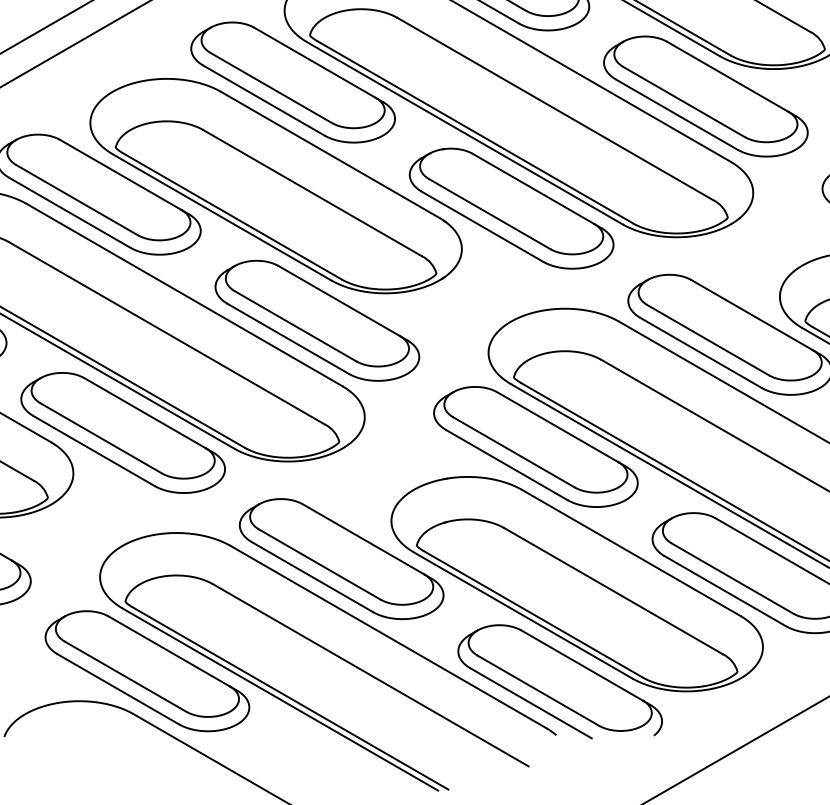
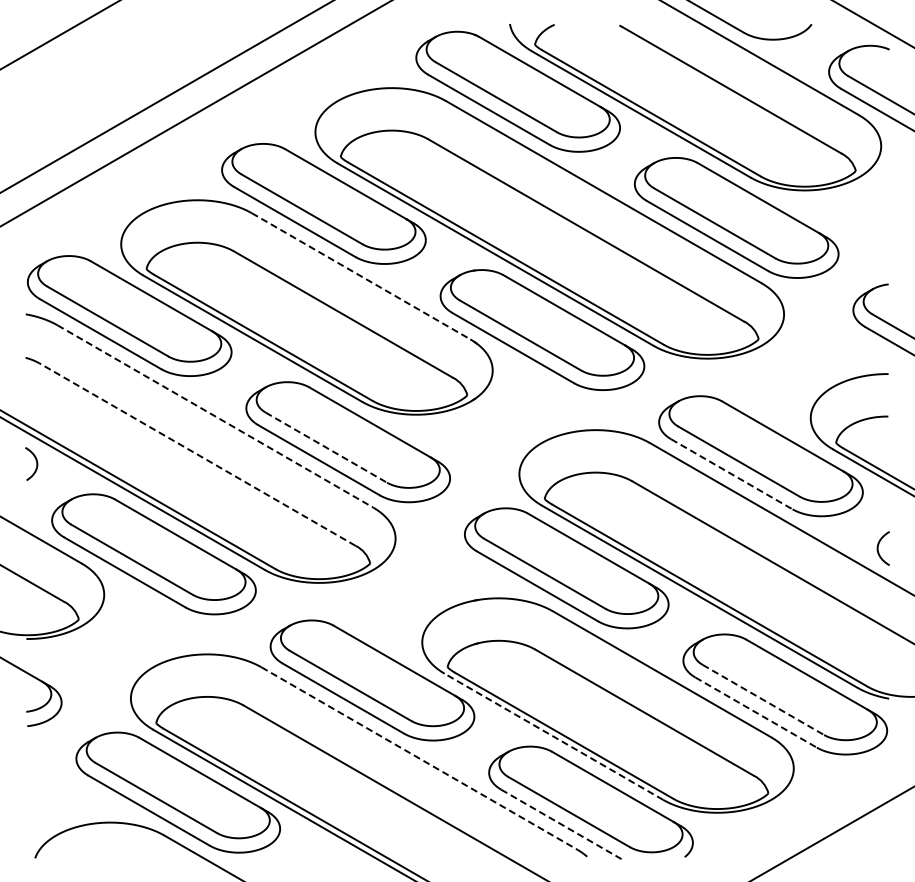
line: (330, 155) -> (361, 276), solid -> dashed
line: (184, 295) -> (215, 416), solid -> dashed
line: (295, 326) -> (326, 447), solid -> dashed
line: (166, 333) -> (197, 454), solid -> dashed
line: (701, 353) -> (732, 474), solid -> dashed
line: (732, 579) -> (763, 700), solid -> dashed
line: (725, 591) -> (756, 712), solid -> dashed
line: (522, 615) -> (553, 736), solid -> dashed
line: (388, 637) -> (419, 758), solid -> dashed
line: (531, 703) -> (562, 824), solid -> dashed

